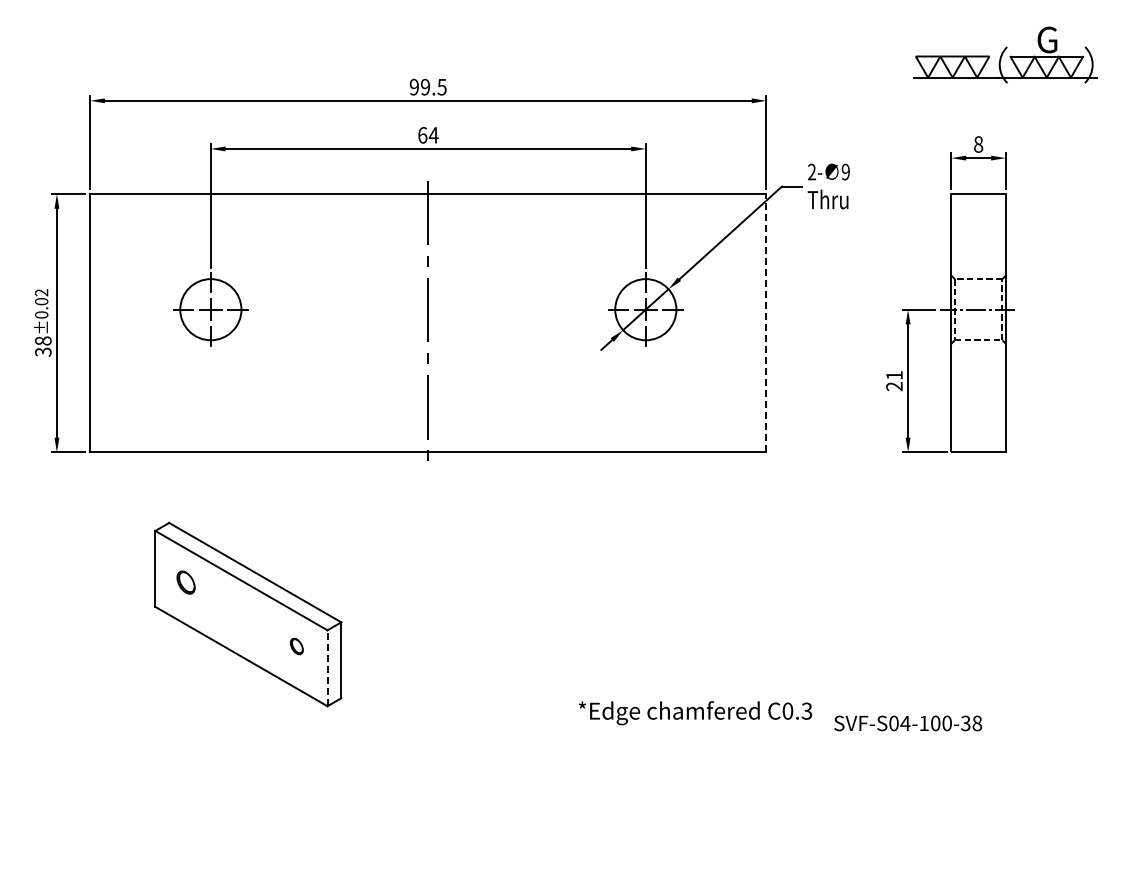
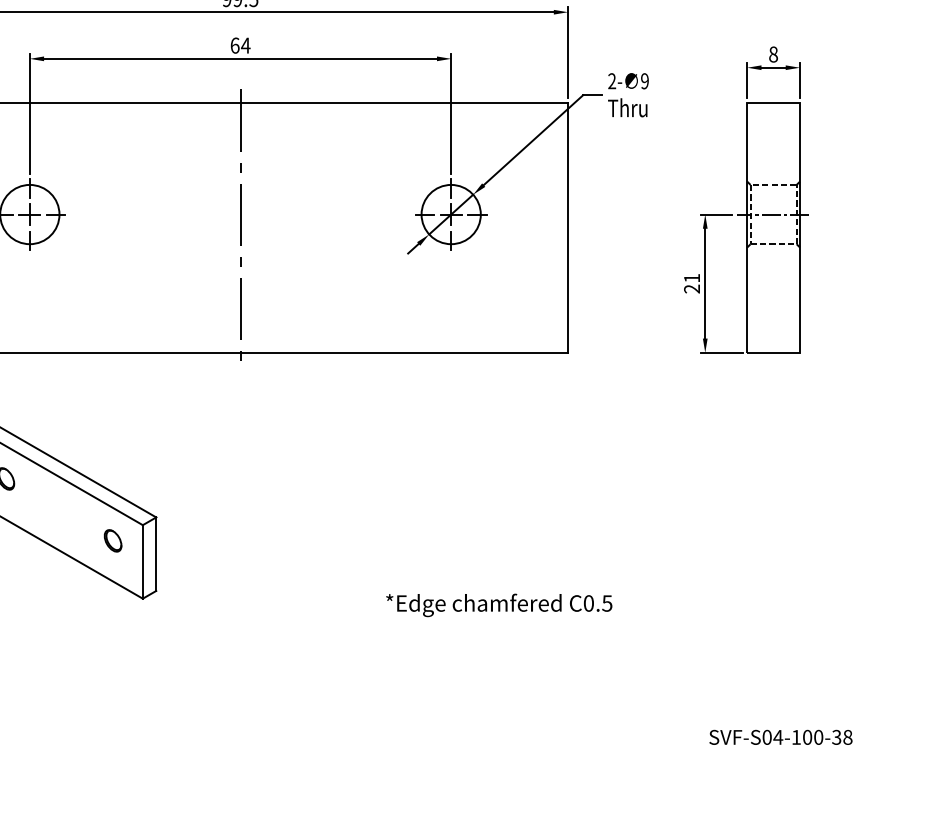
line: (766, 322) -> (568, 226), dashed -> solid
part: (296, 646) -> (112, 540), size x1.43
line: (327, 668) -> (142, 562), dashed -> solid
text: (807, 710) -> (607, 602), C0.3 -> C0.5
text: (908, 723) -> (781, 737), moved

